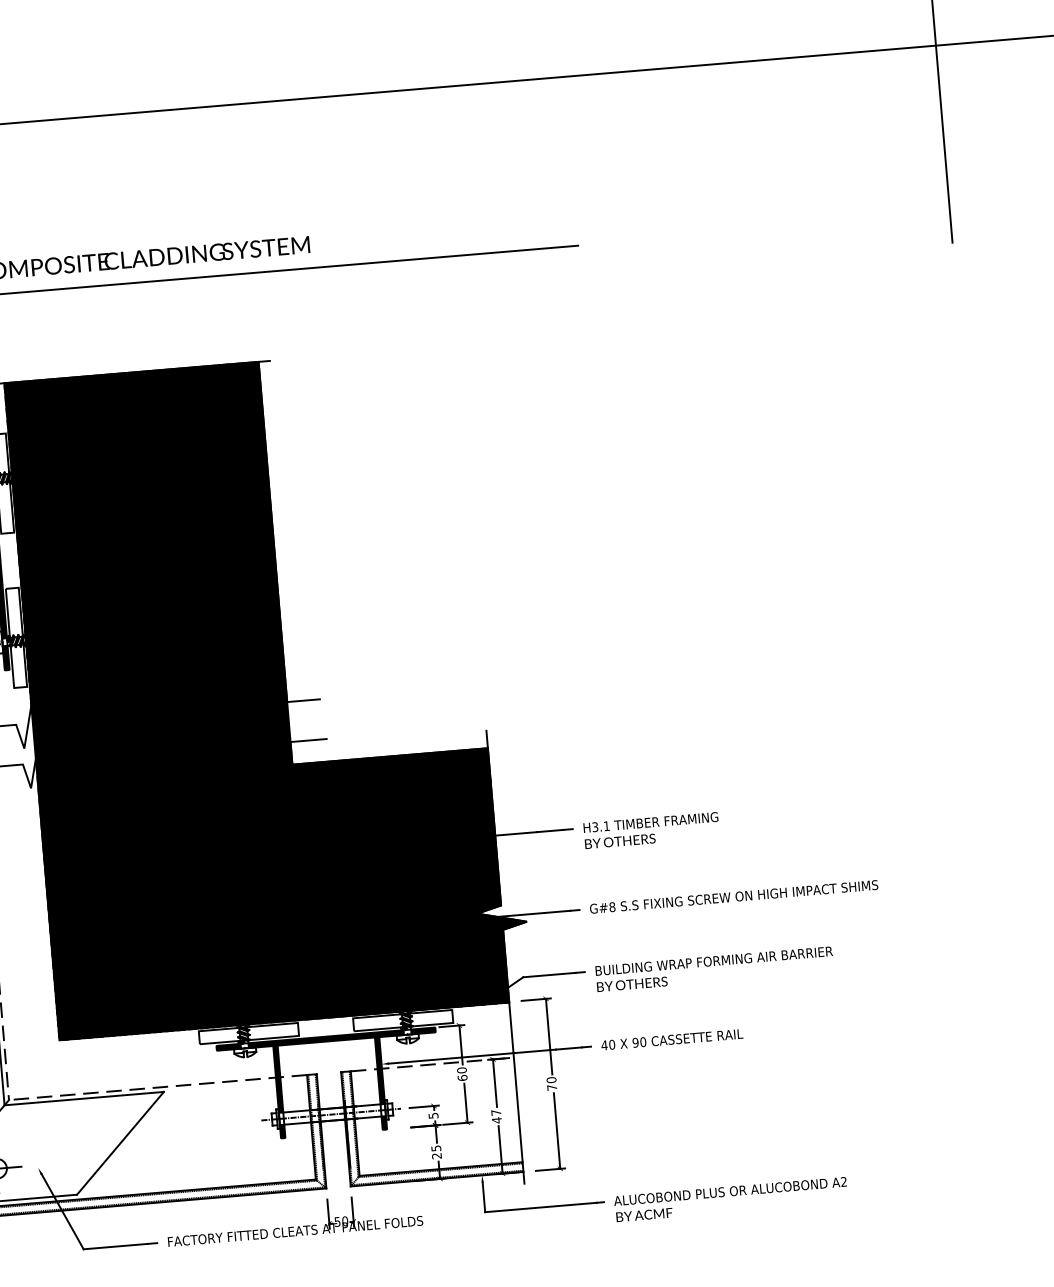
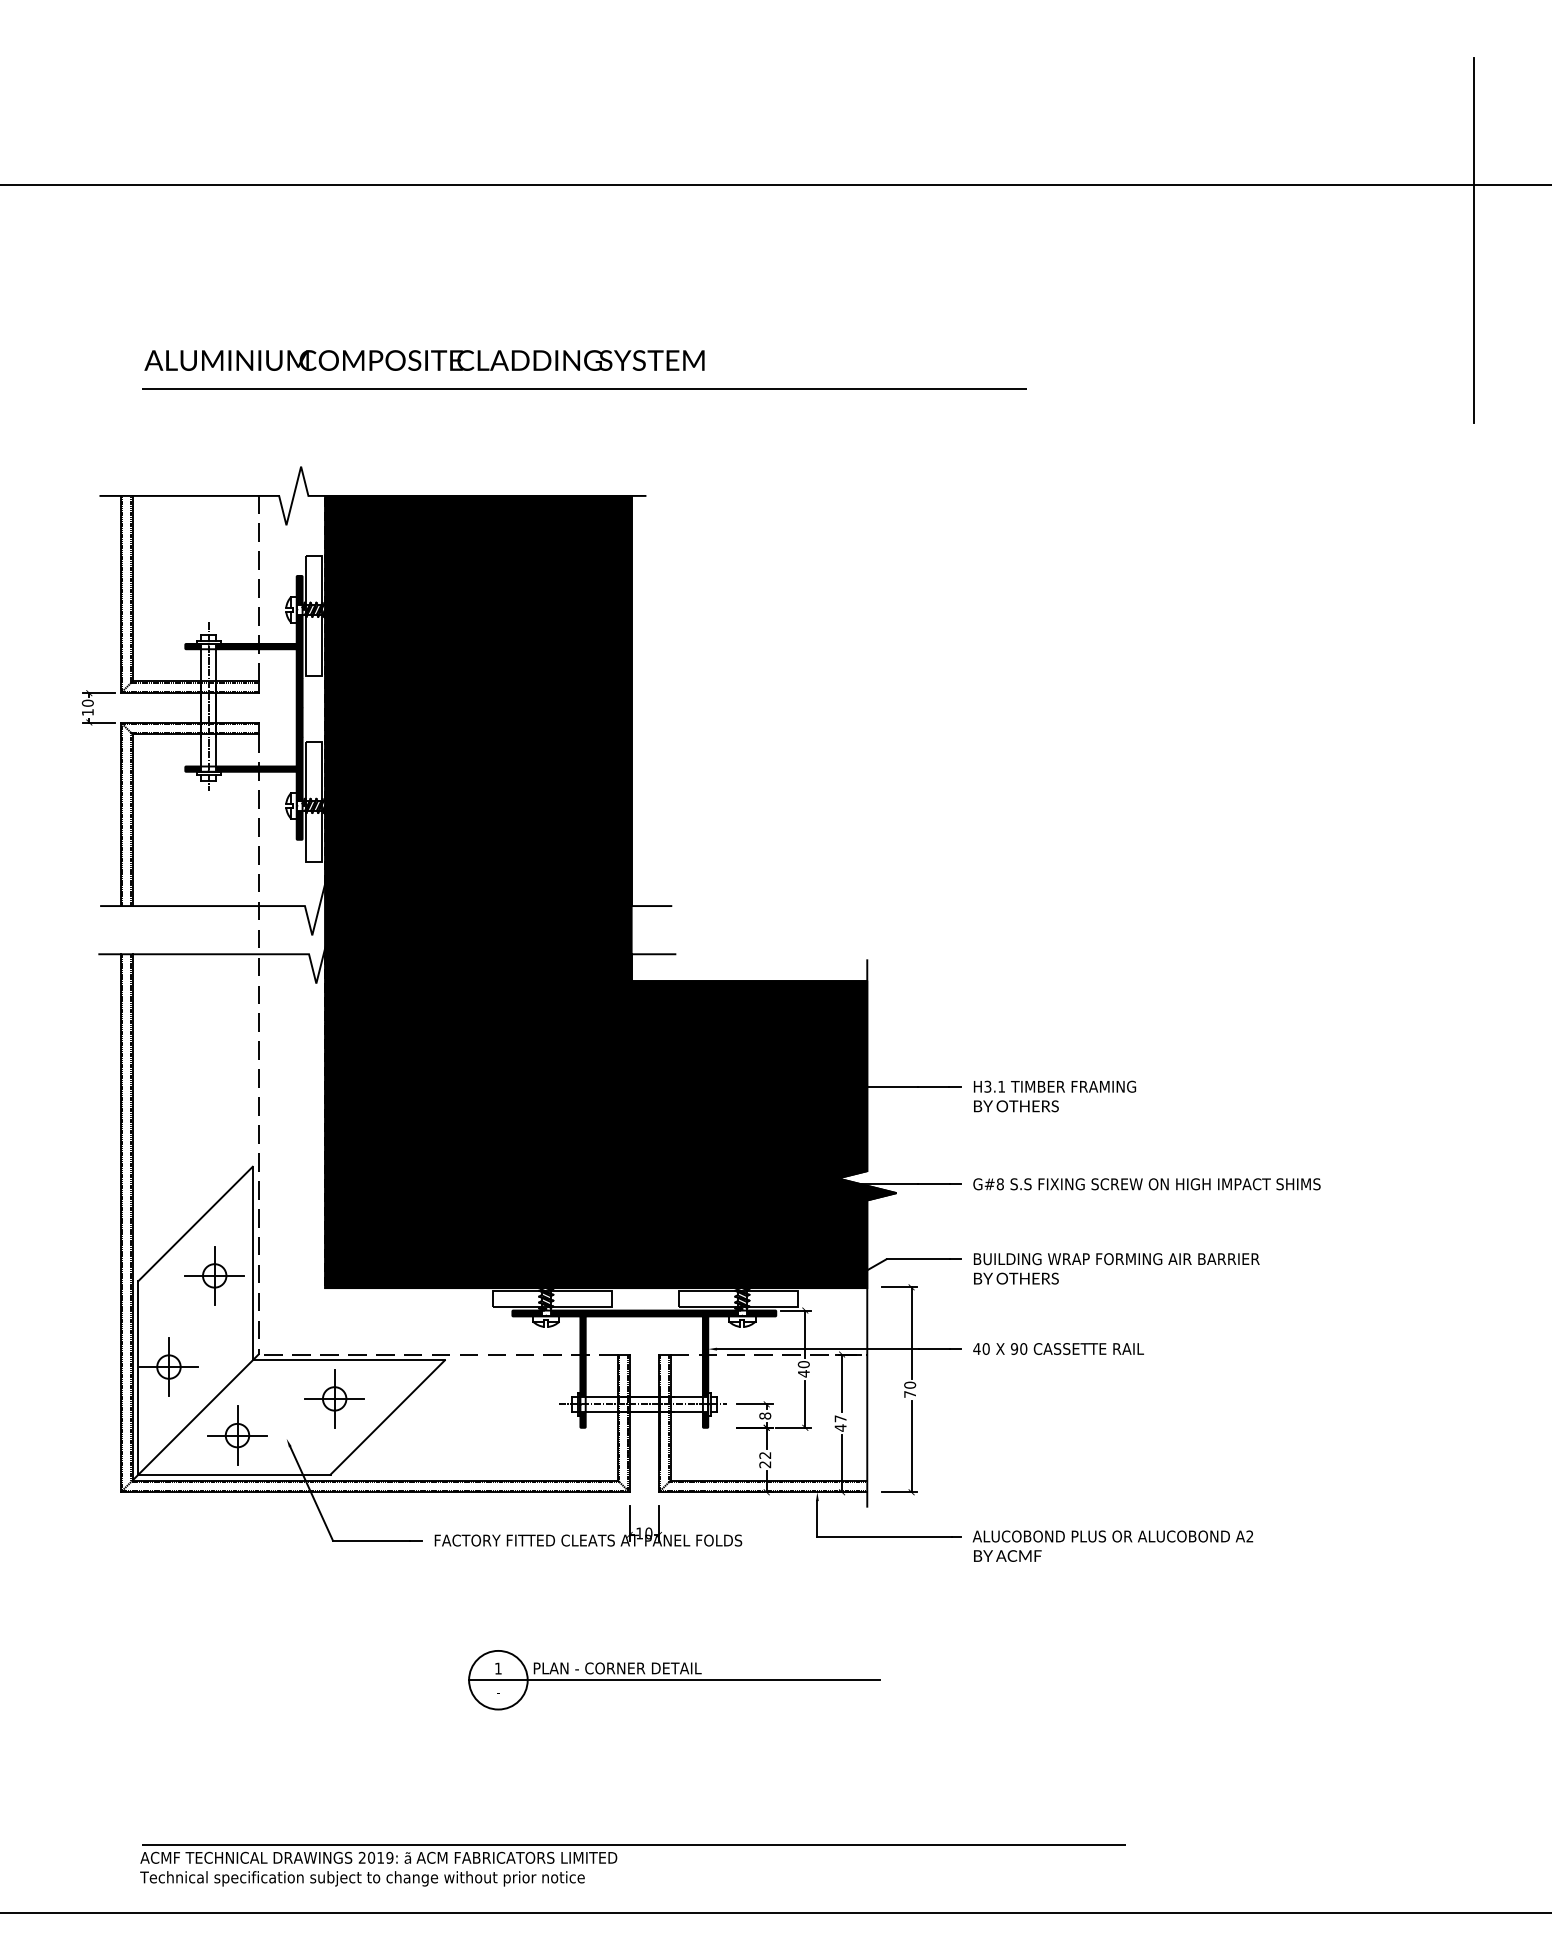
text: (462, 1077) -> (803, 1373), 60 -> 40
text: (433, 1115) -> (765, 1415), 5 -> 8
part: (75, 1131) -> (334, 1398), added
text: (436, 1148) -> (765, 1455), 25 -> 22
text: (337, 1221) -> (639, 1533), 50 -> 10

